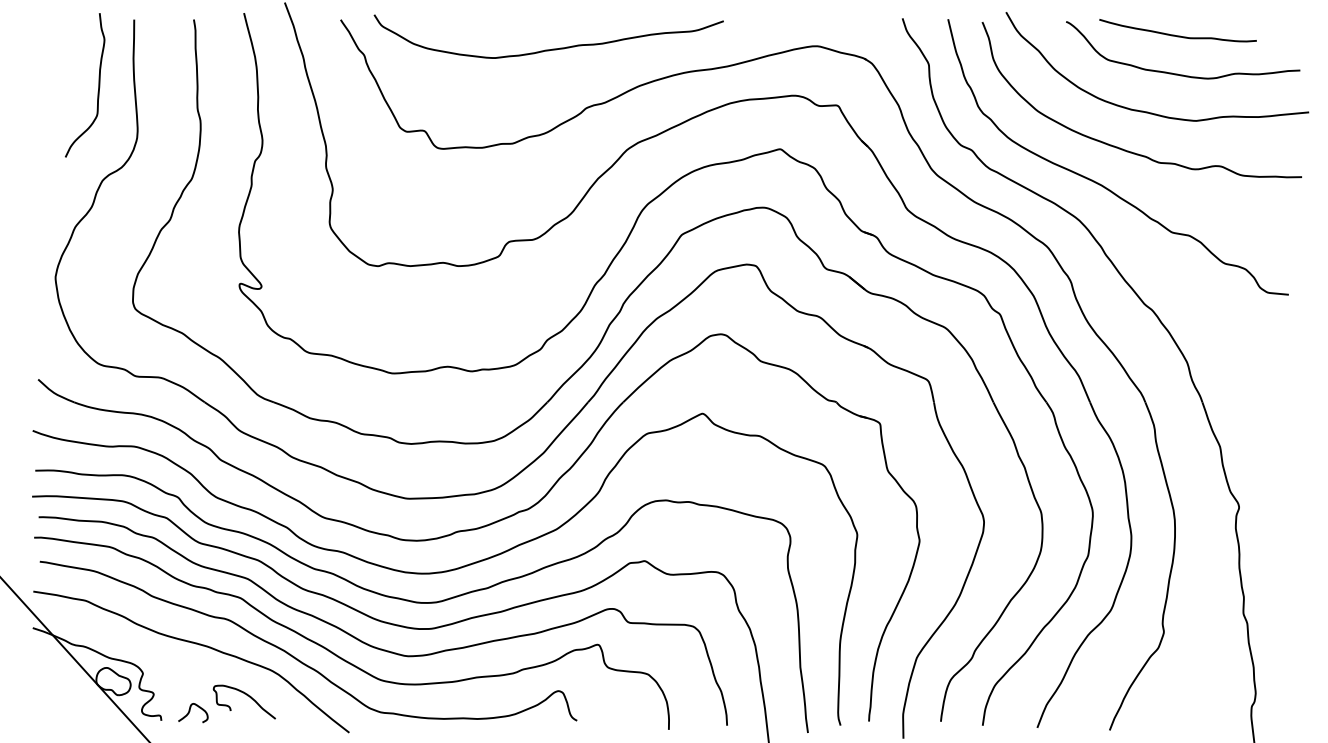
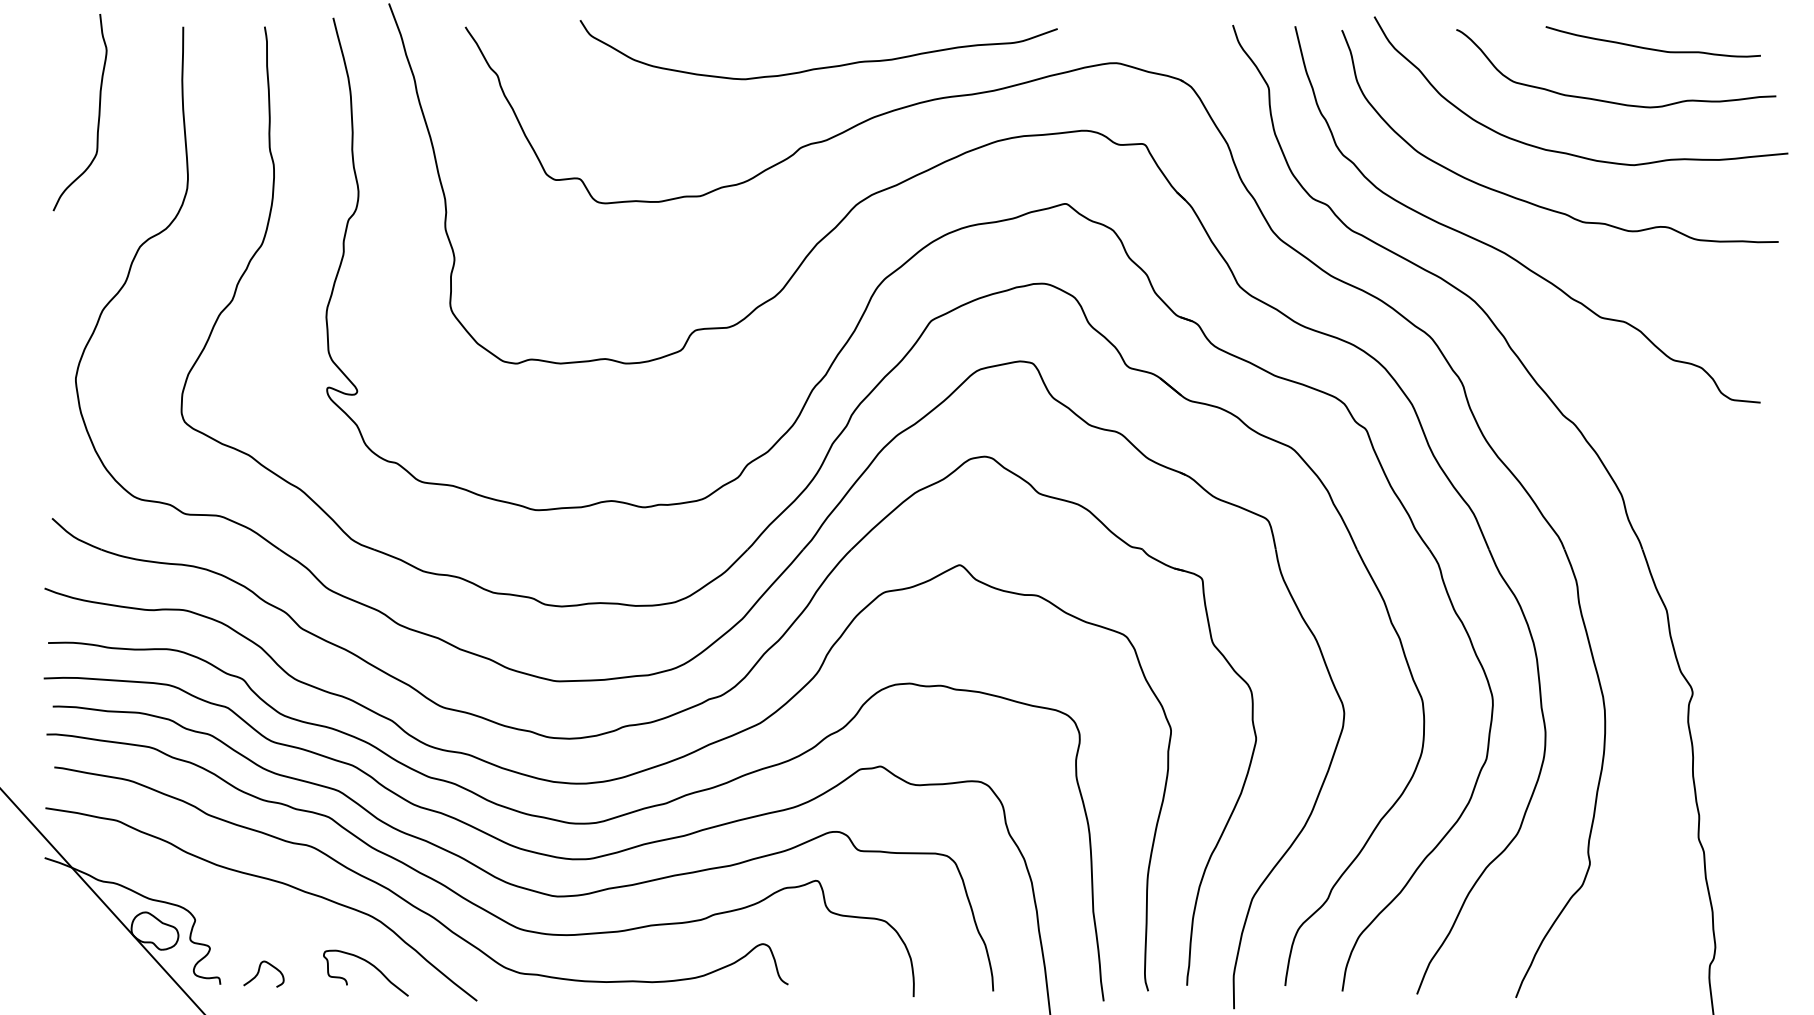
curve: (1177, 35) -> (1652, 48), moved
curve: (548, 49) -> (818, 67), moved
curve: (98, 85) -> (98, 112), moved
curve: (247, 695) -> (369, 964), moved

